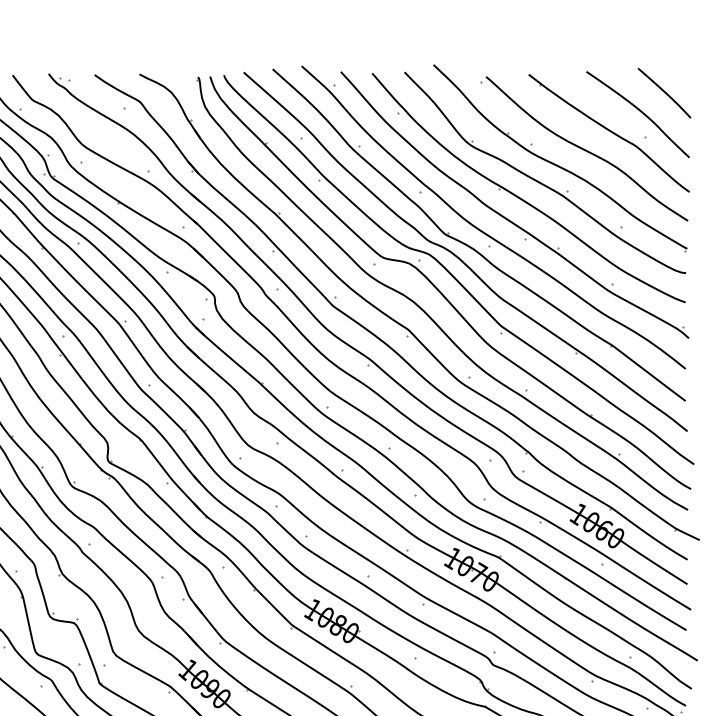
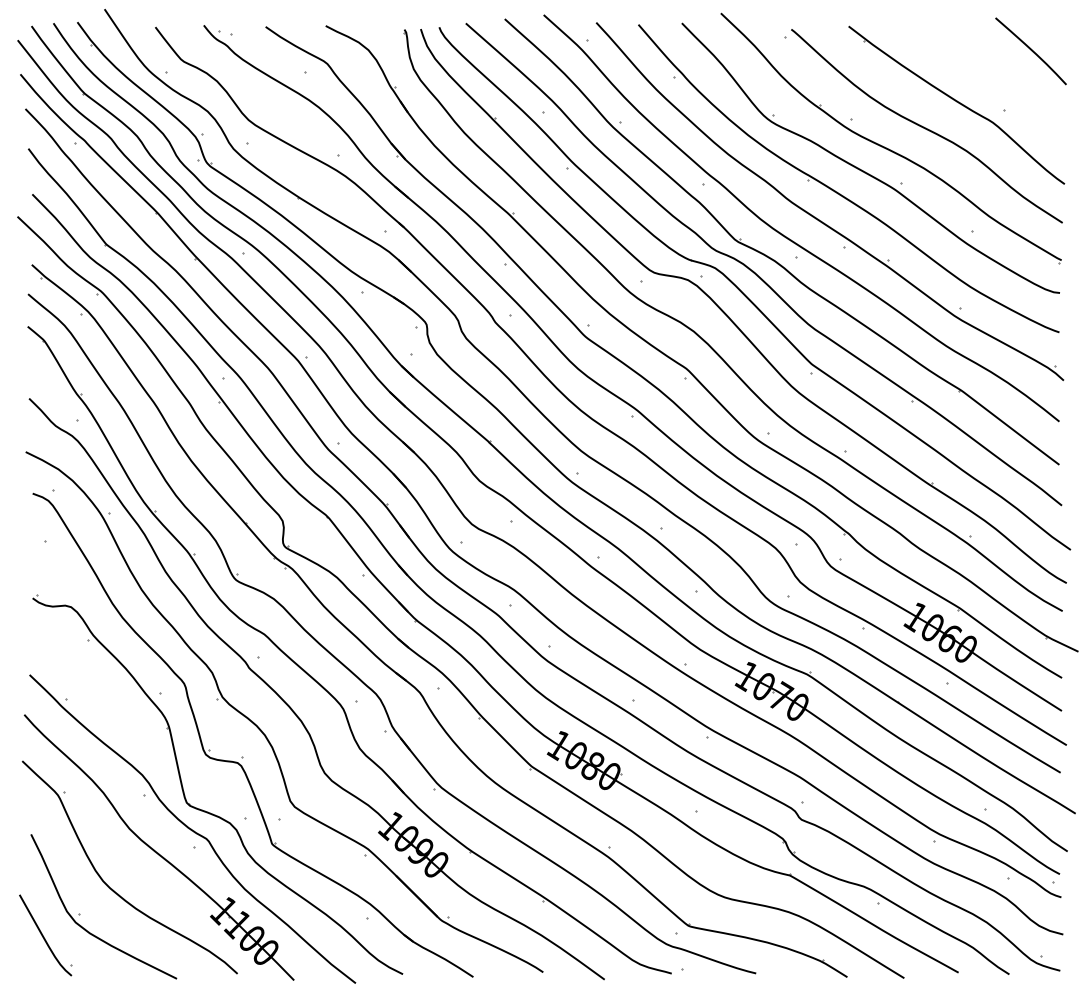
curve: (640, 111) -> (998, 76), removed

